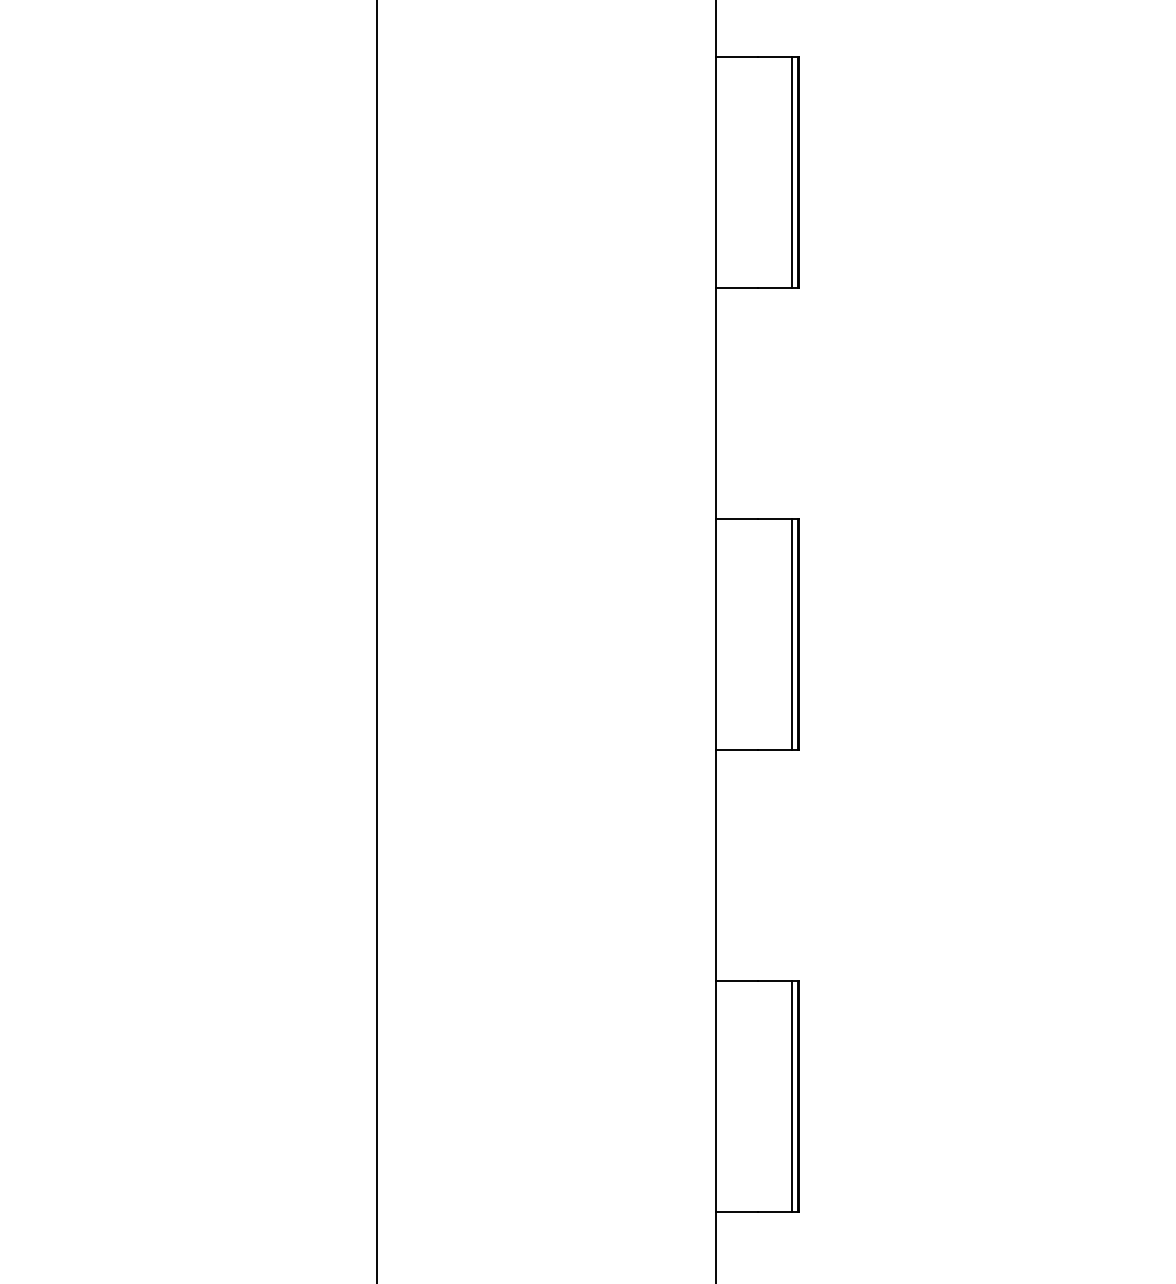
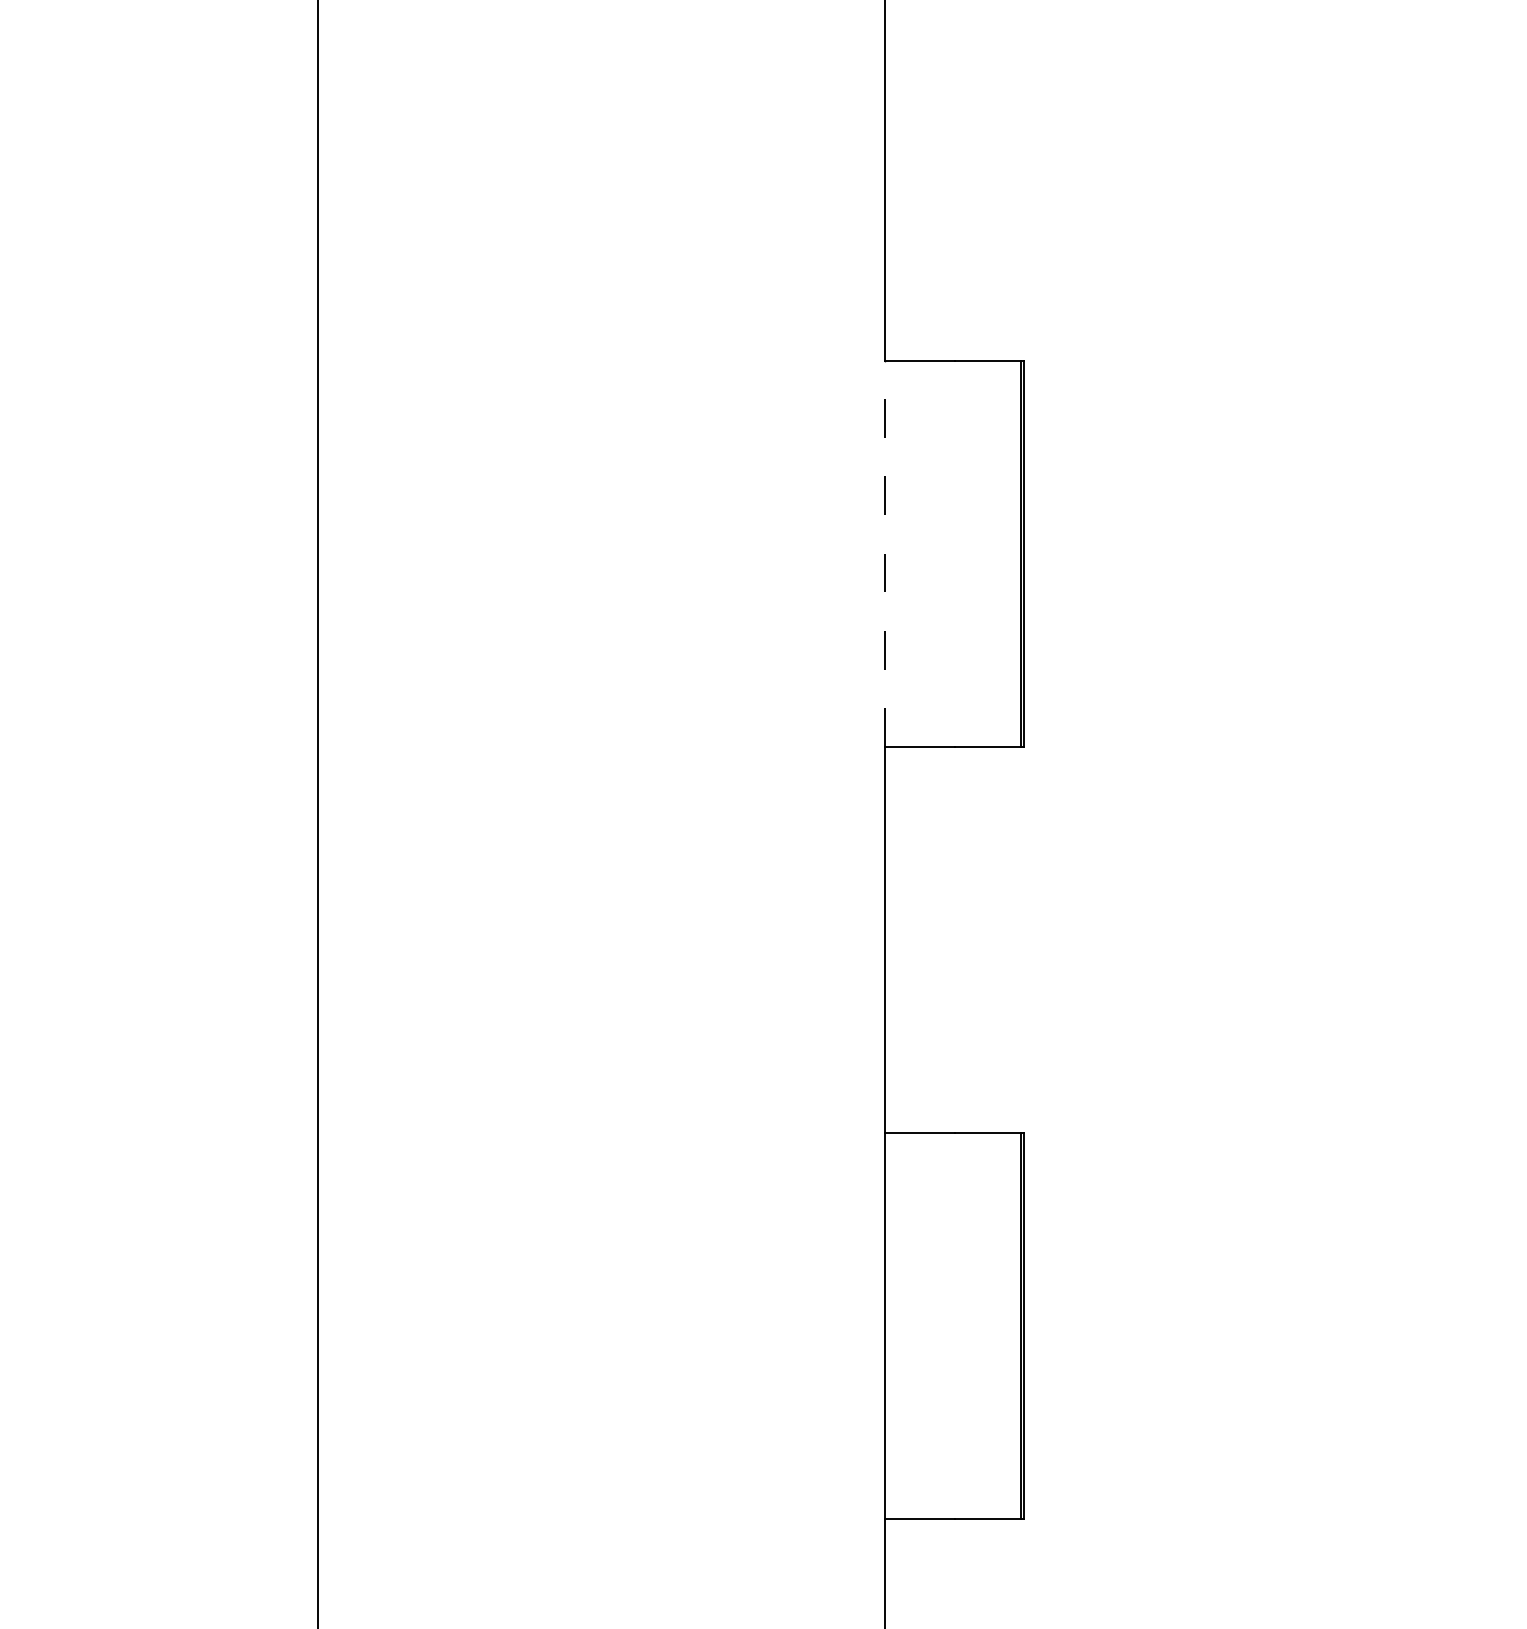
line: (792, 633) -> (1012, 552), removed
line: (716, 634) -> (885, 554), solid -> dashed
line: (792, 1095) -> (1012, 1324), removed

